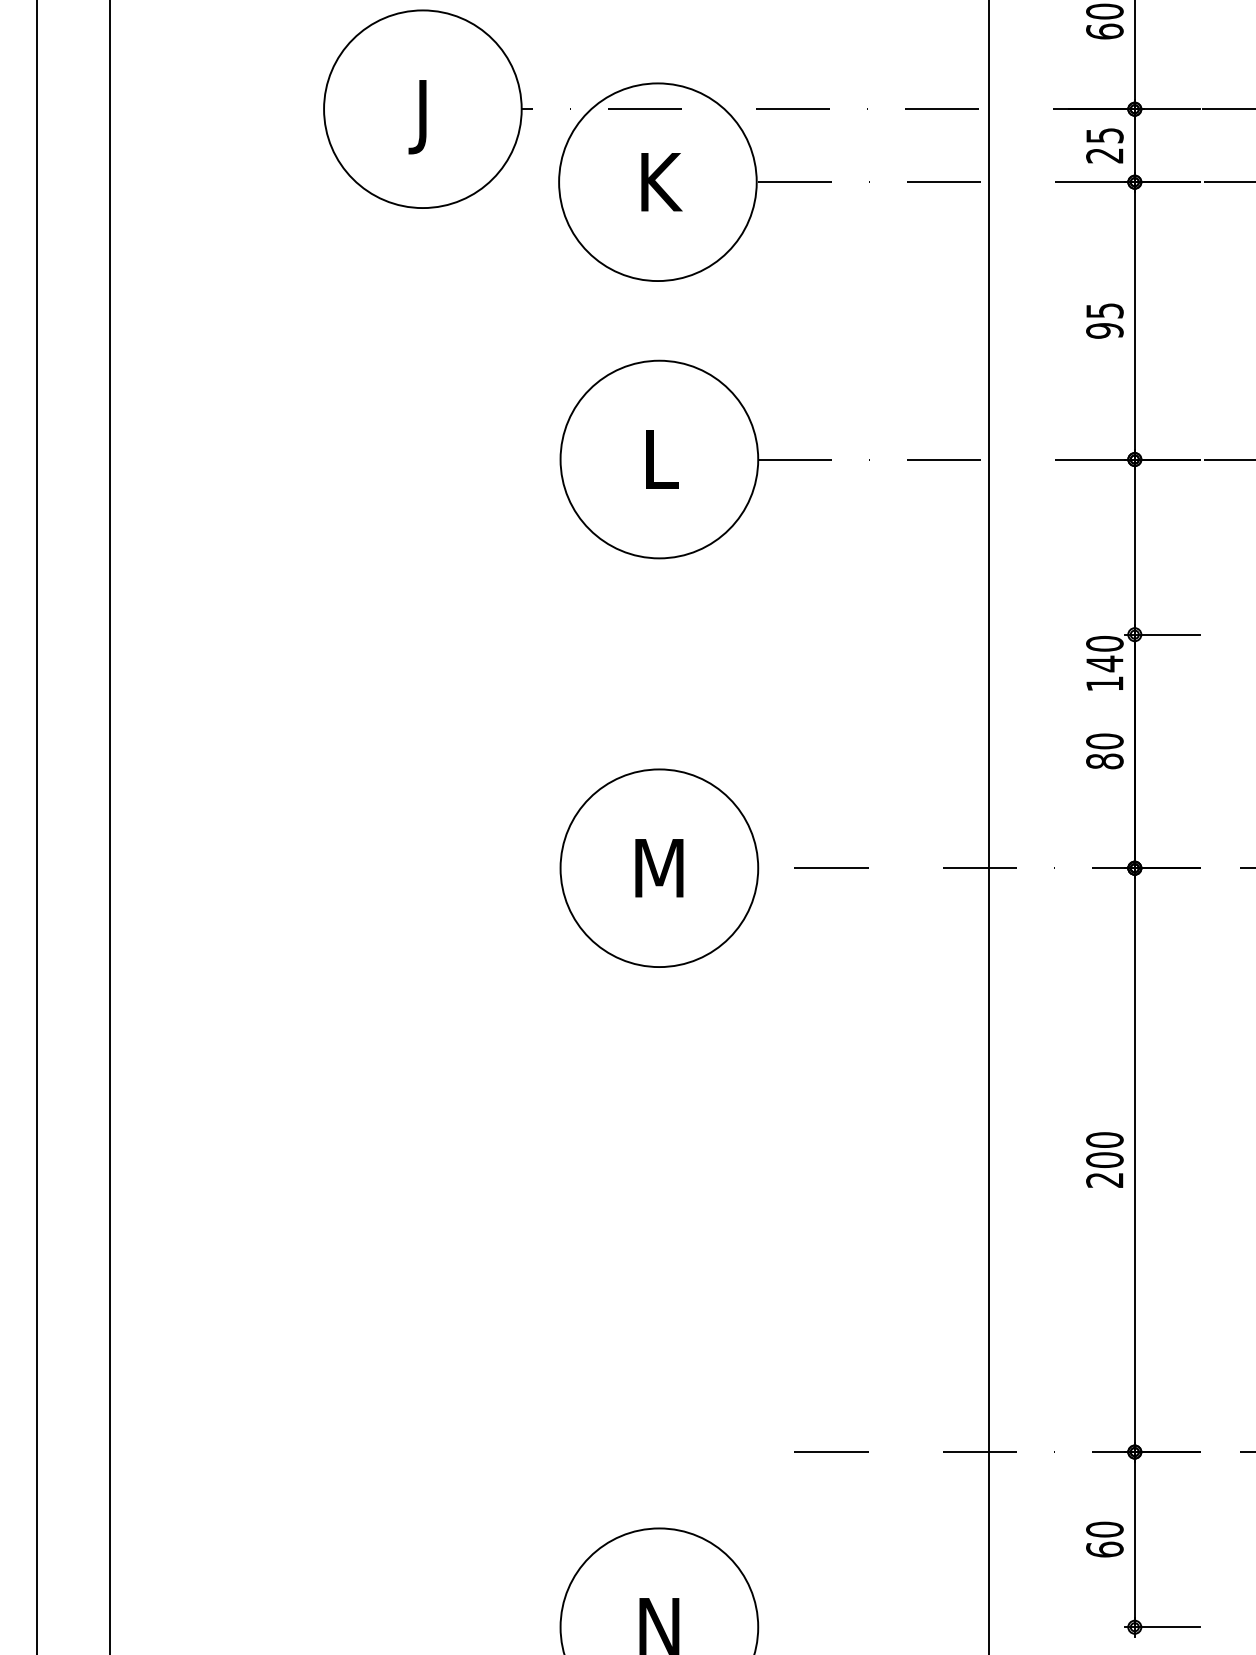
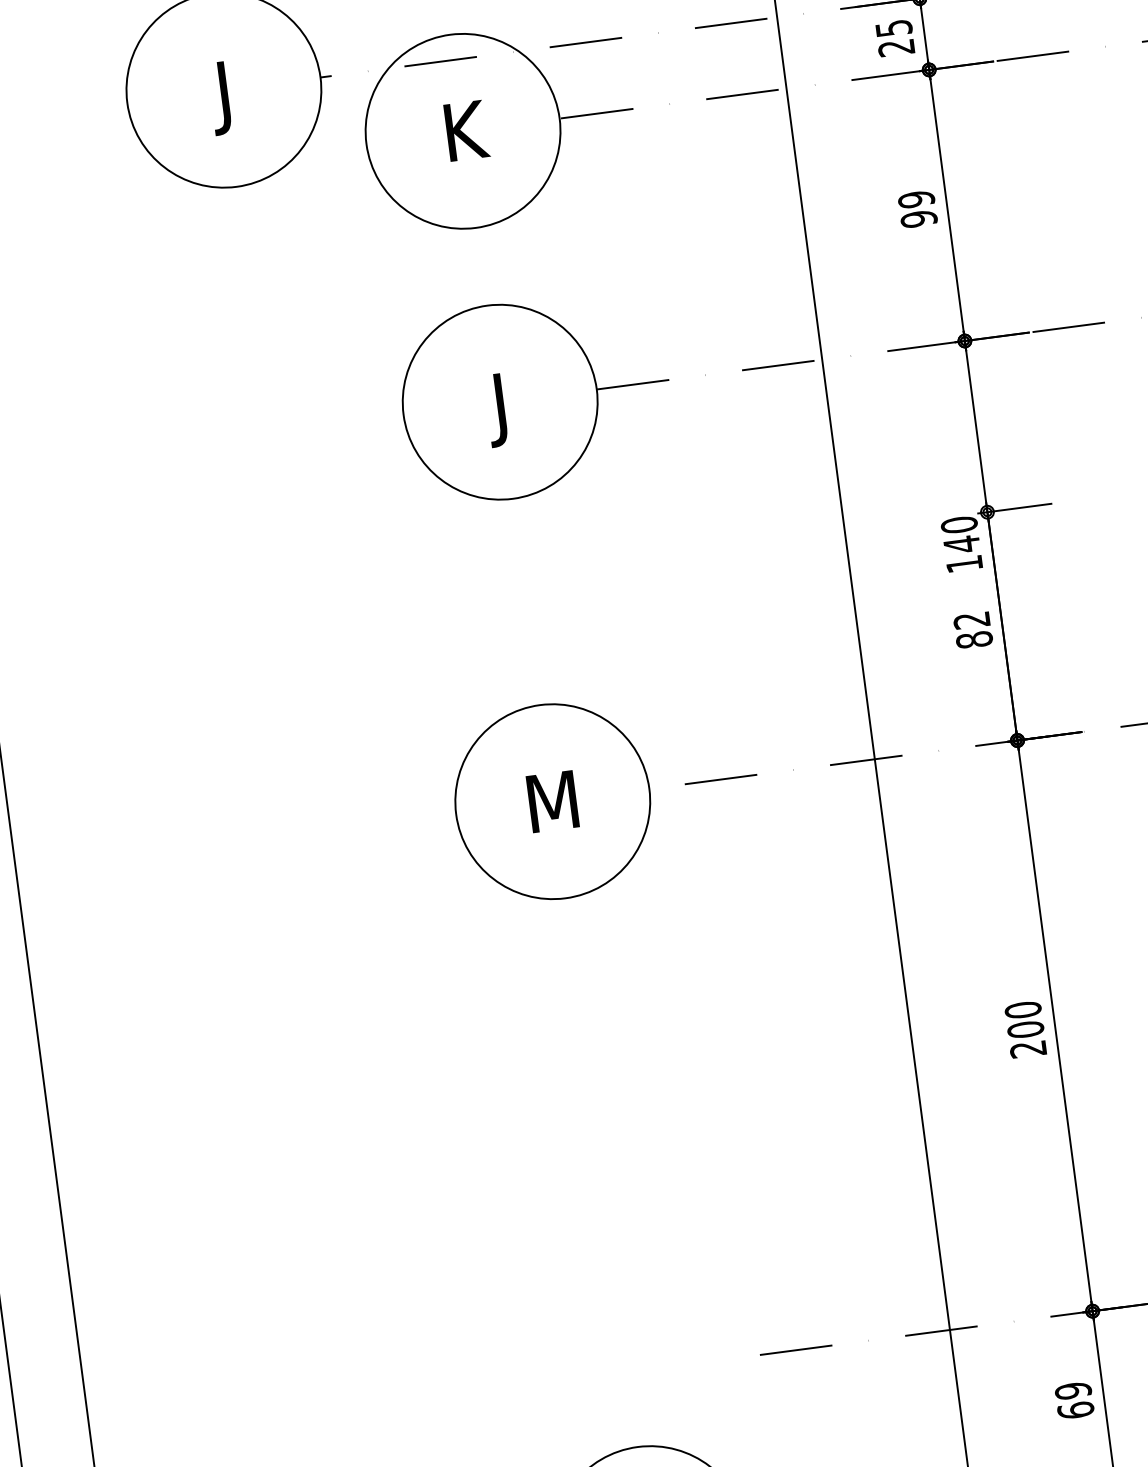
text: (1104, 310) -> (916, 199), 95 -> 99
text: (661, 467) -> (503, 409), L -> J
text: (1104, 741) -> (971, 620), 80 -> 82
text: (1104, 1529) -> (1072, 1390), 60 -> 69

